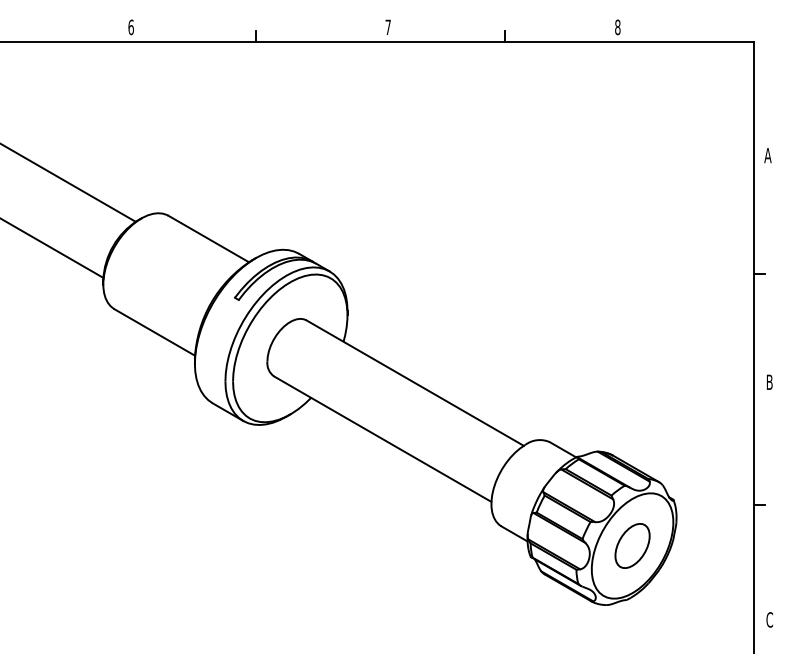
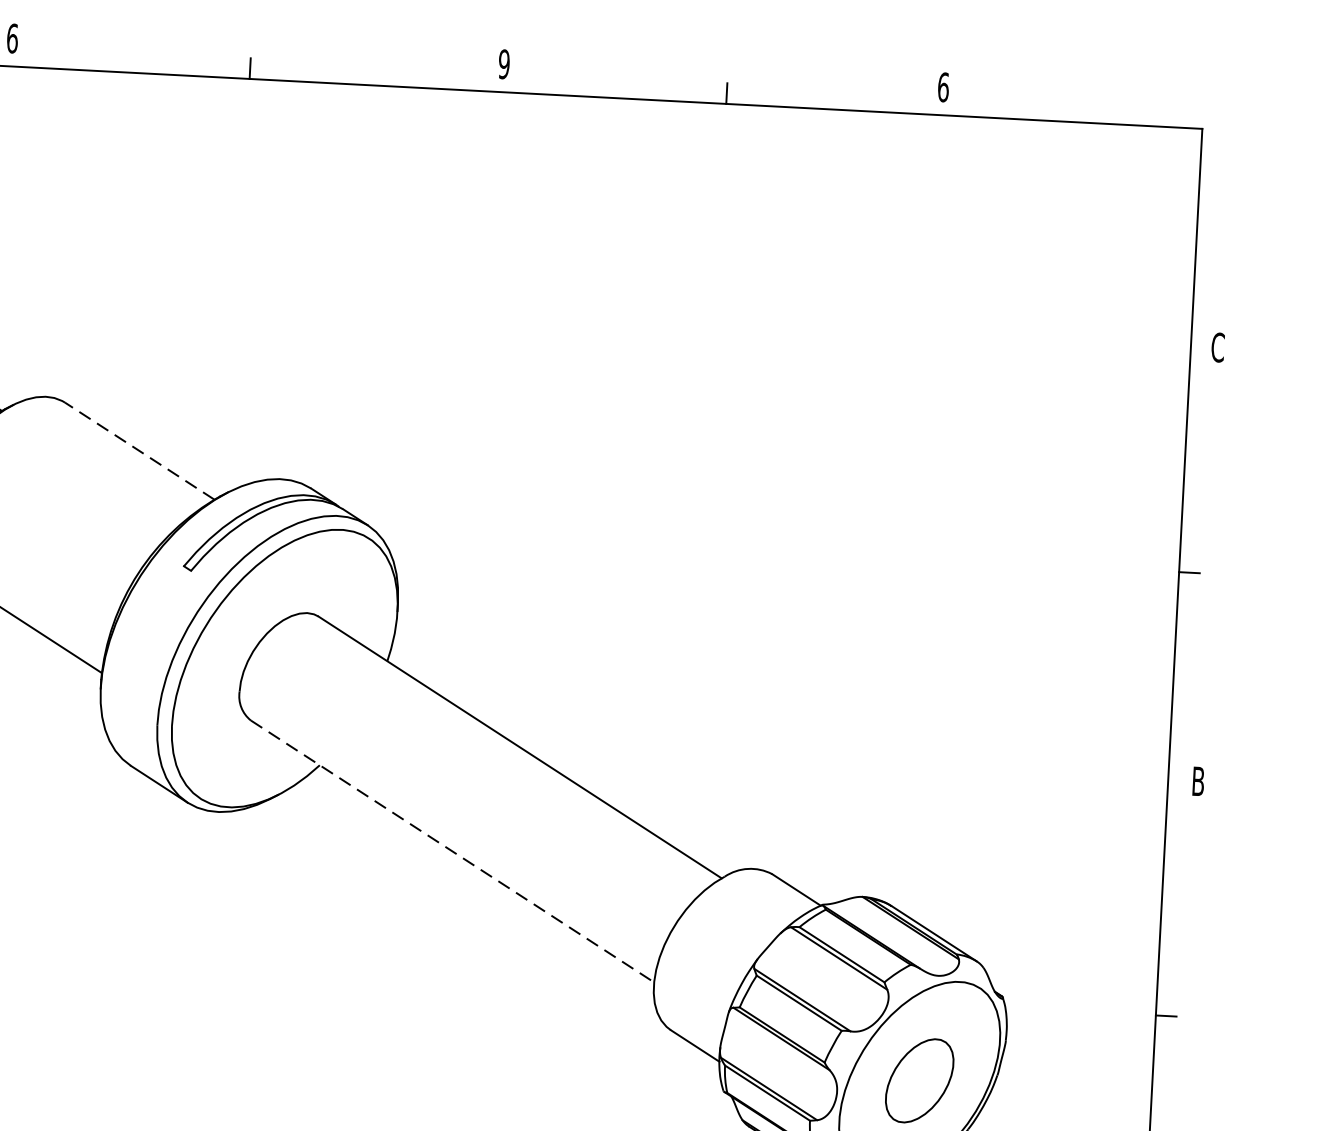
text: (617, 26) -> (942, 85), 8 -> 6
text: (387, 27) -> (502, 64), 7 -> 9
text: (767, 155) -> (1216, 347), A -> C
line: (208, 238) -> (139, 450), solid -> dashed
line: (383, 439) -> (453, 852), solid -> dashed

